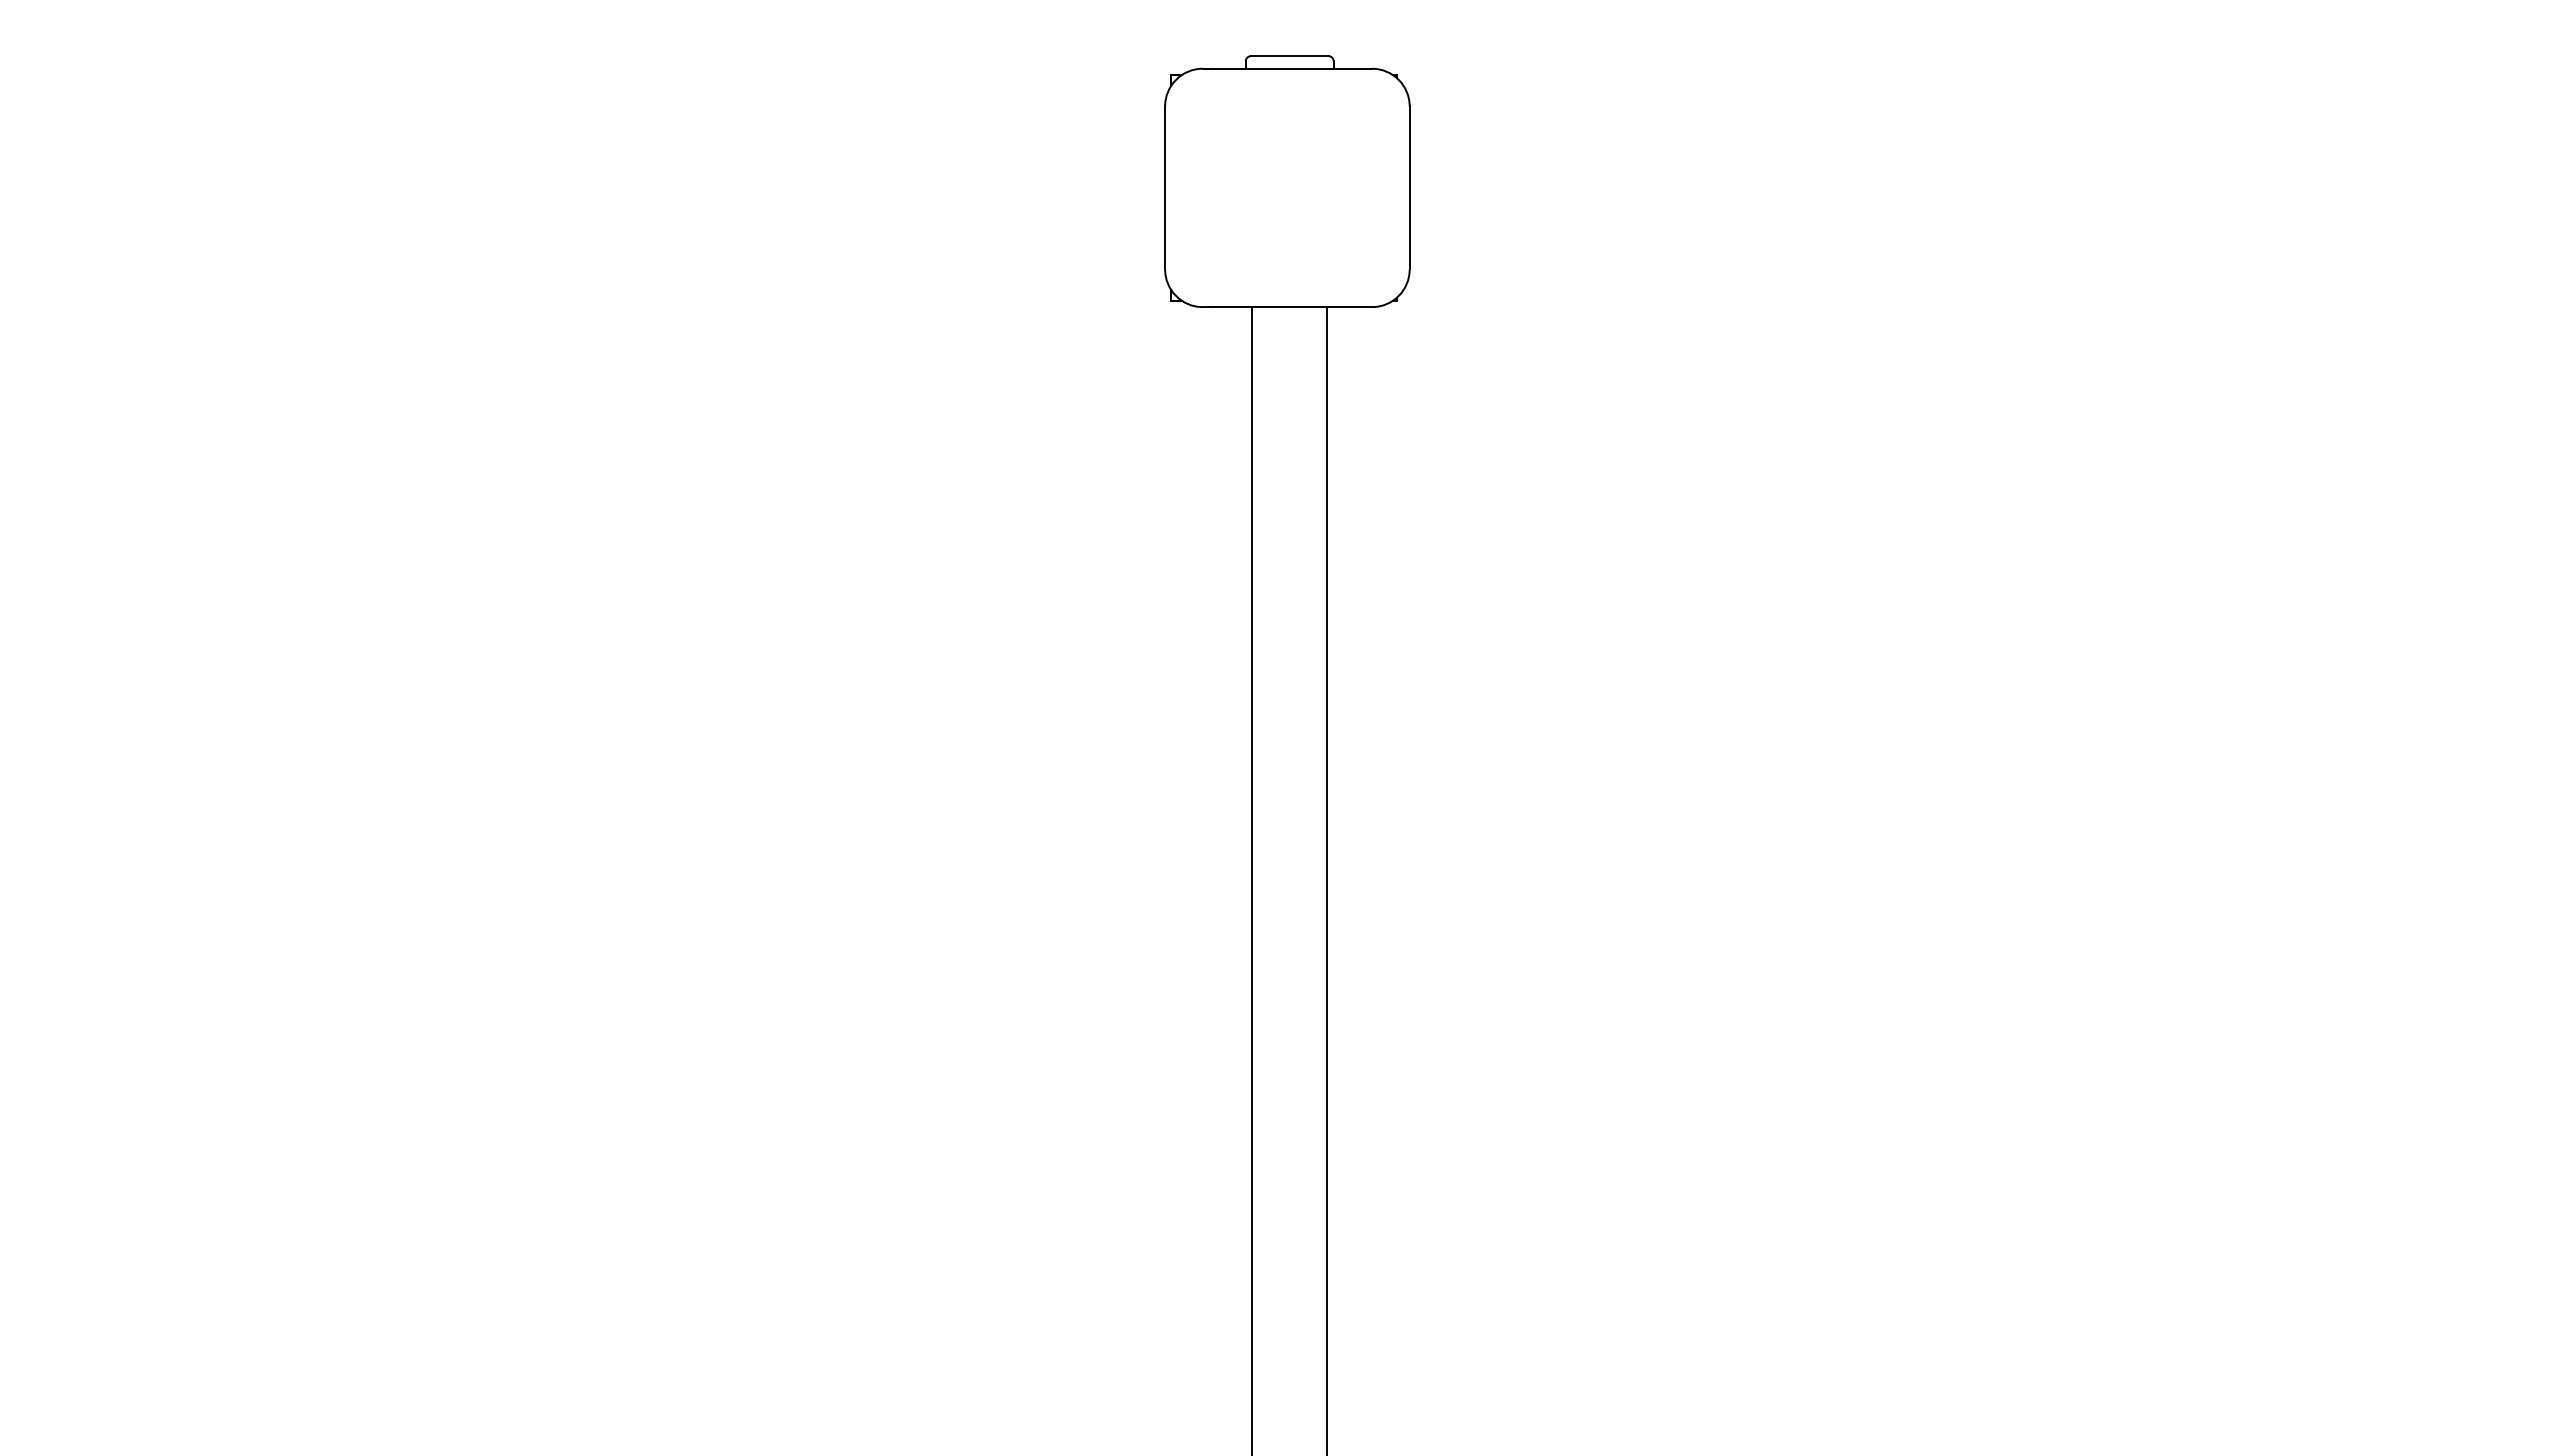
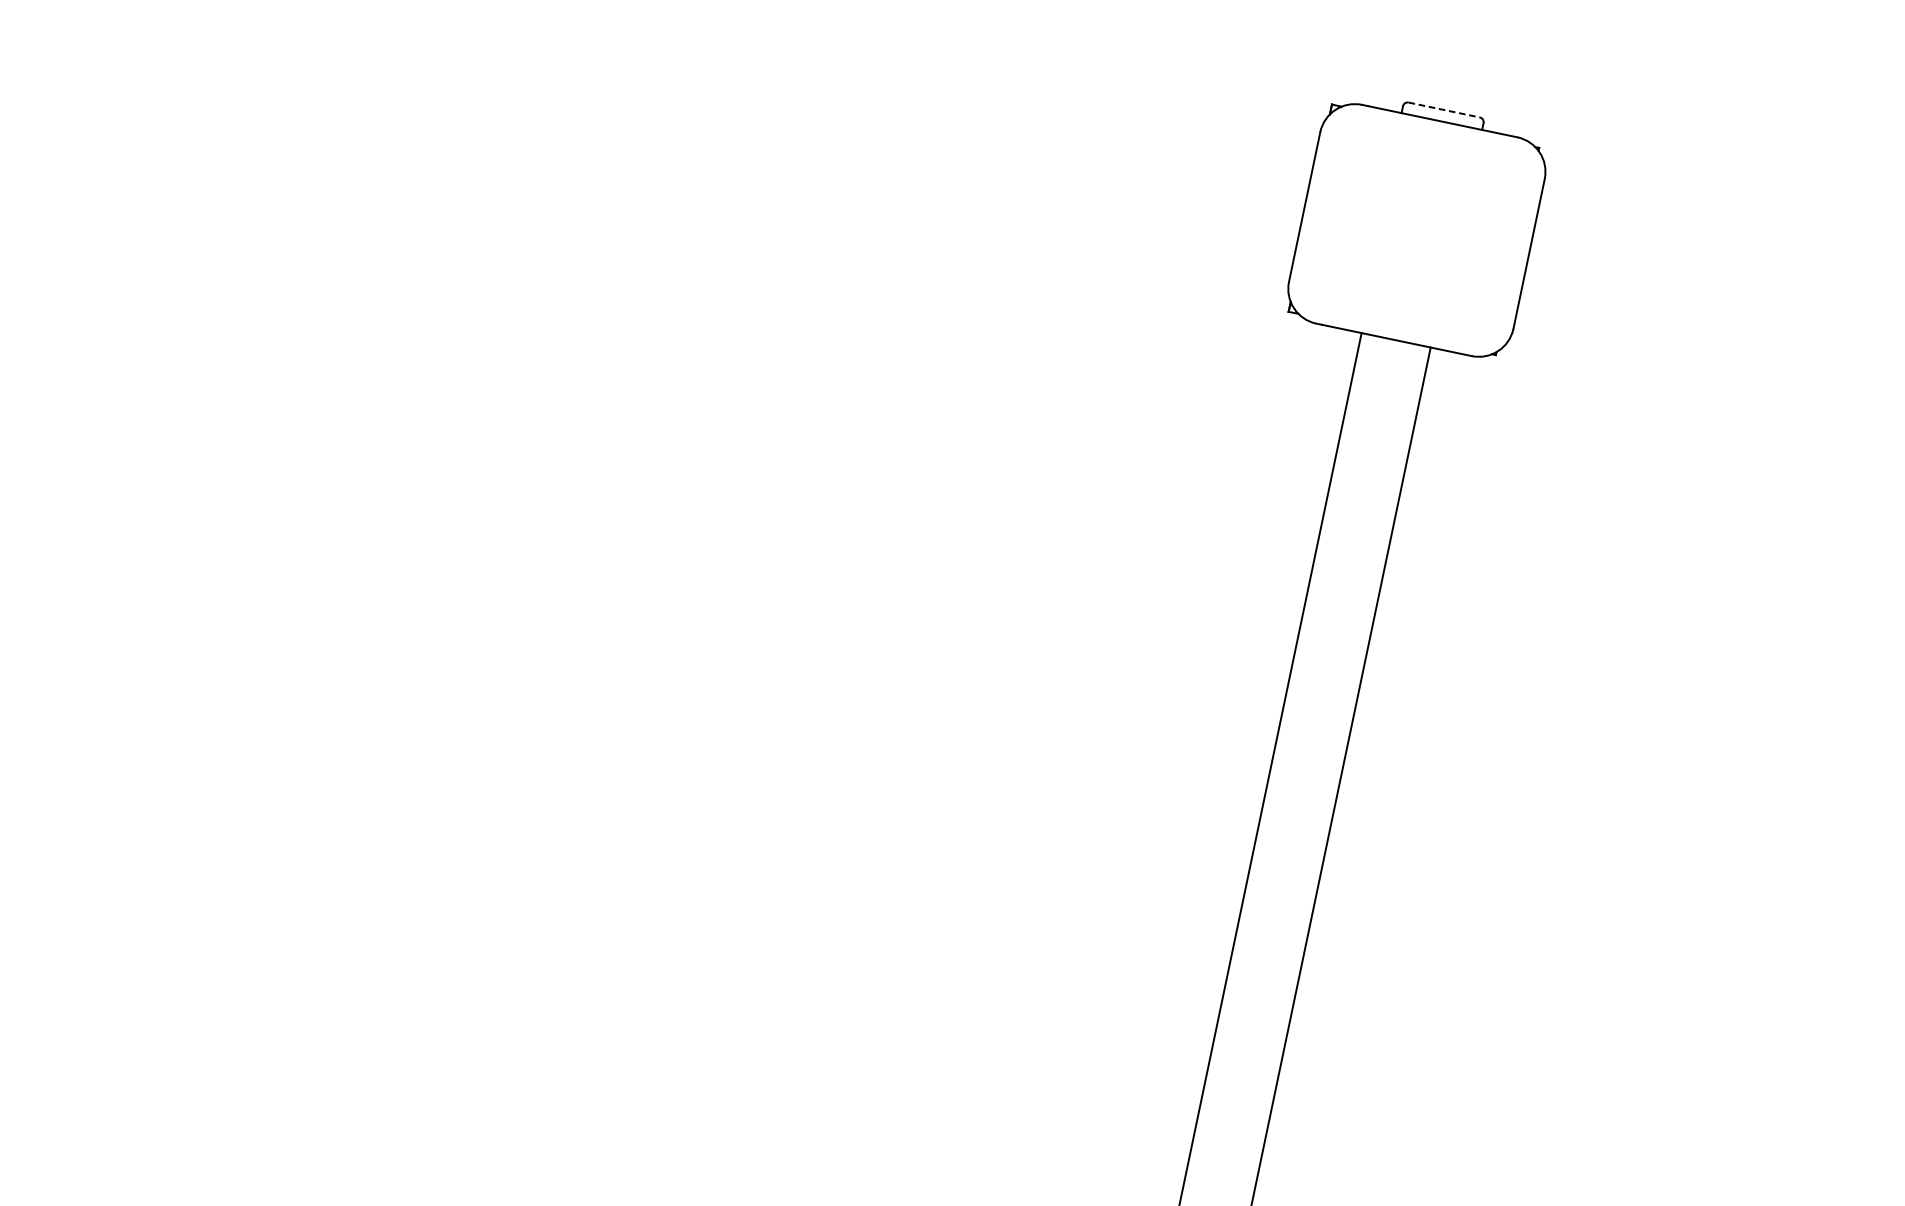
line: (1289, 56) -> (1444, 110), solid -> dashed

